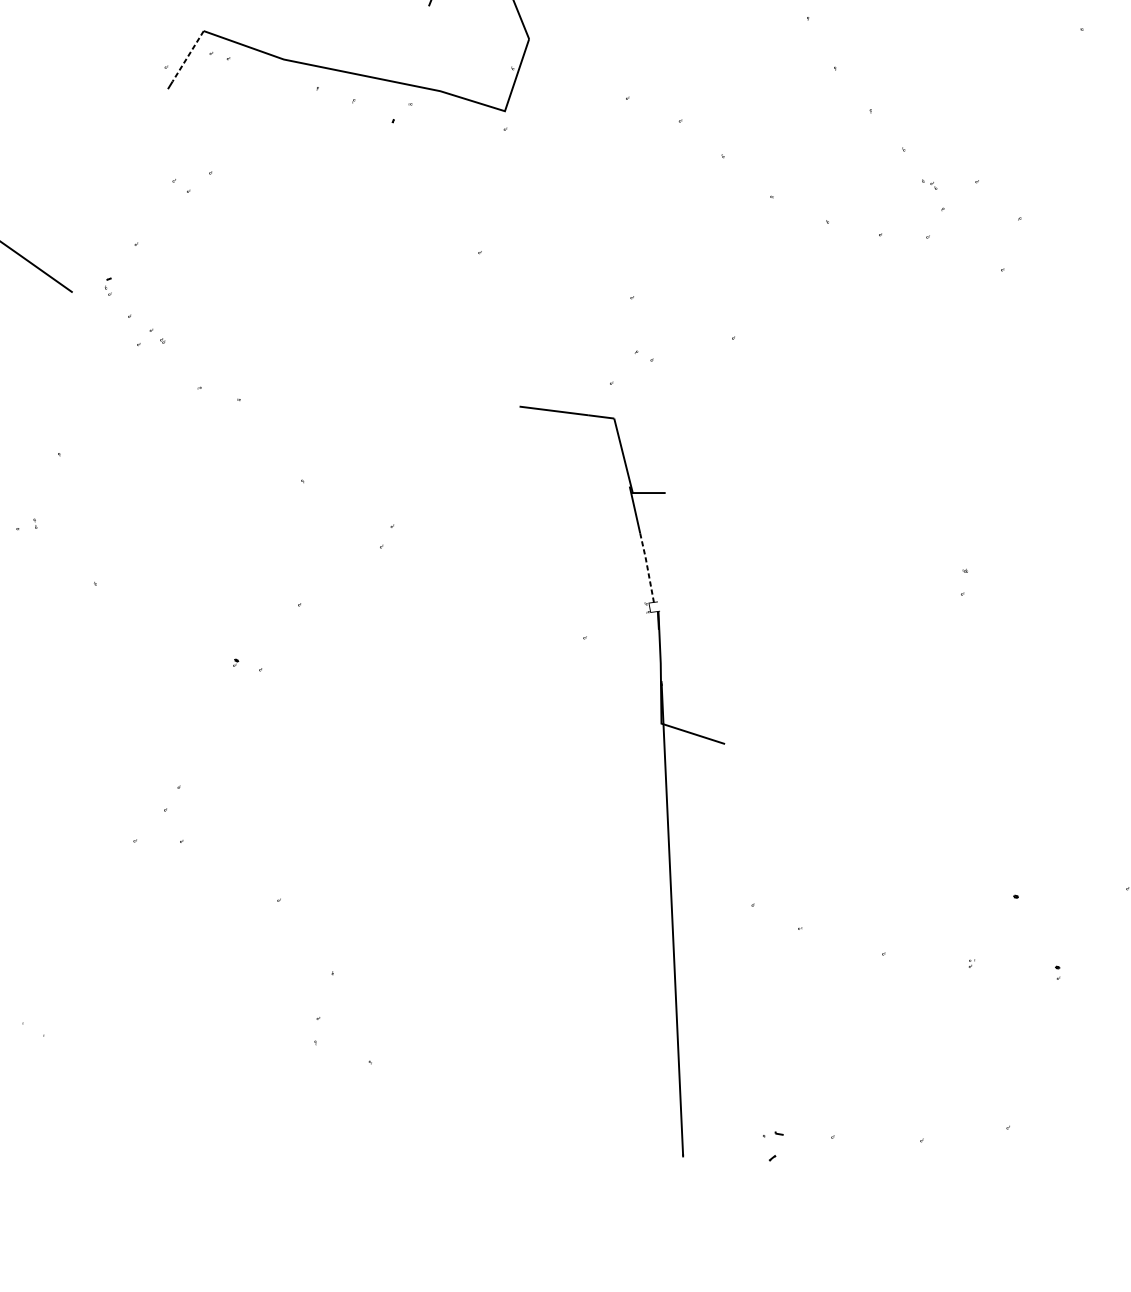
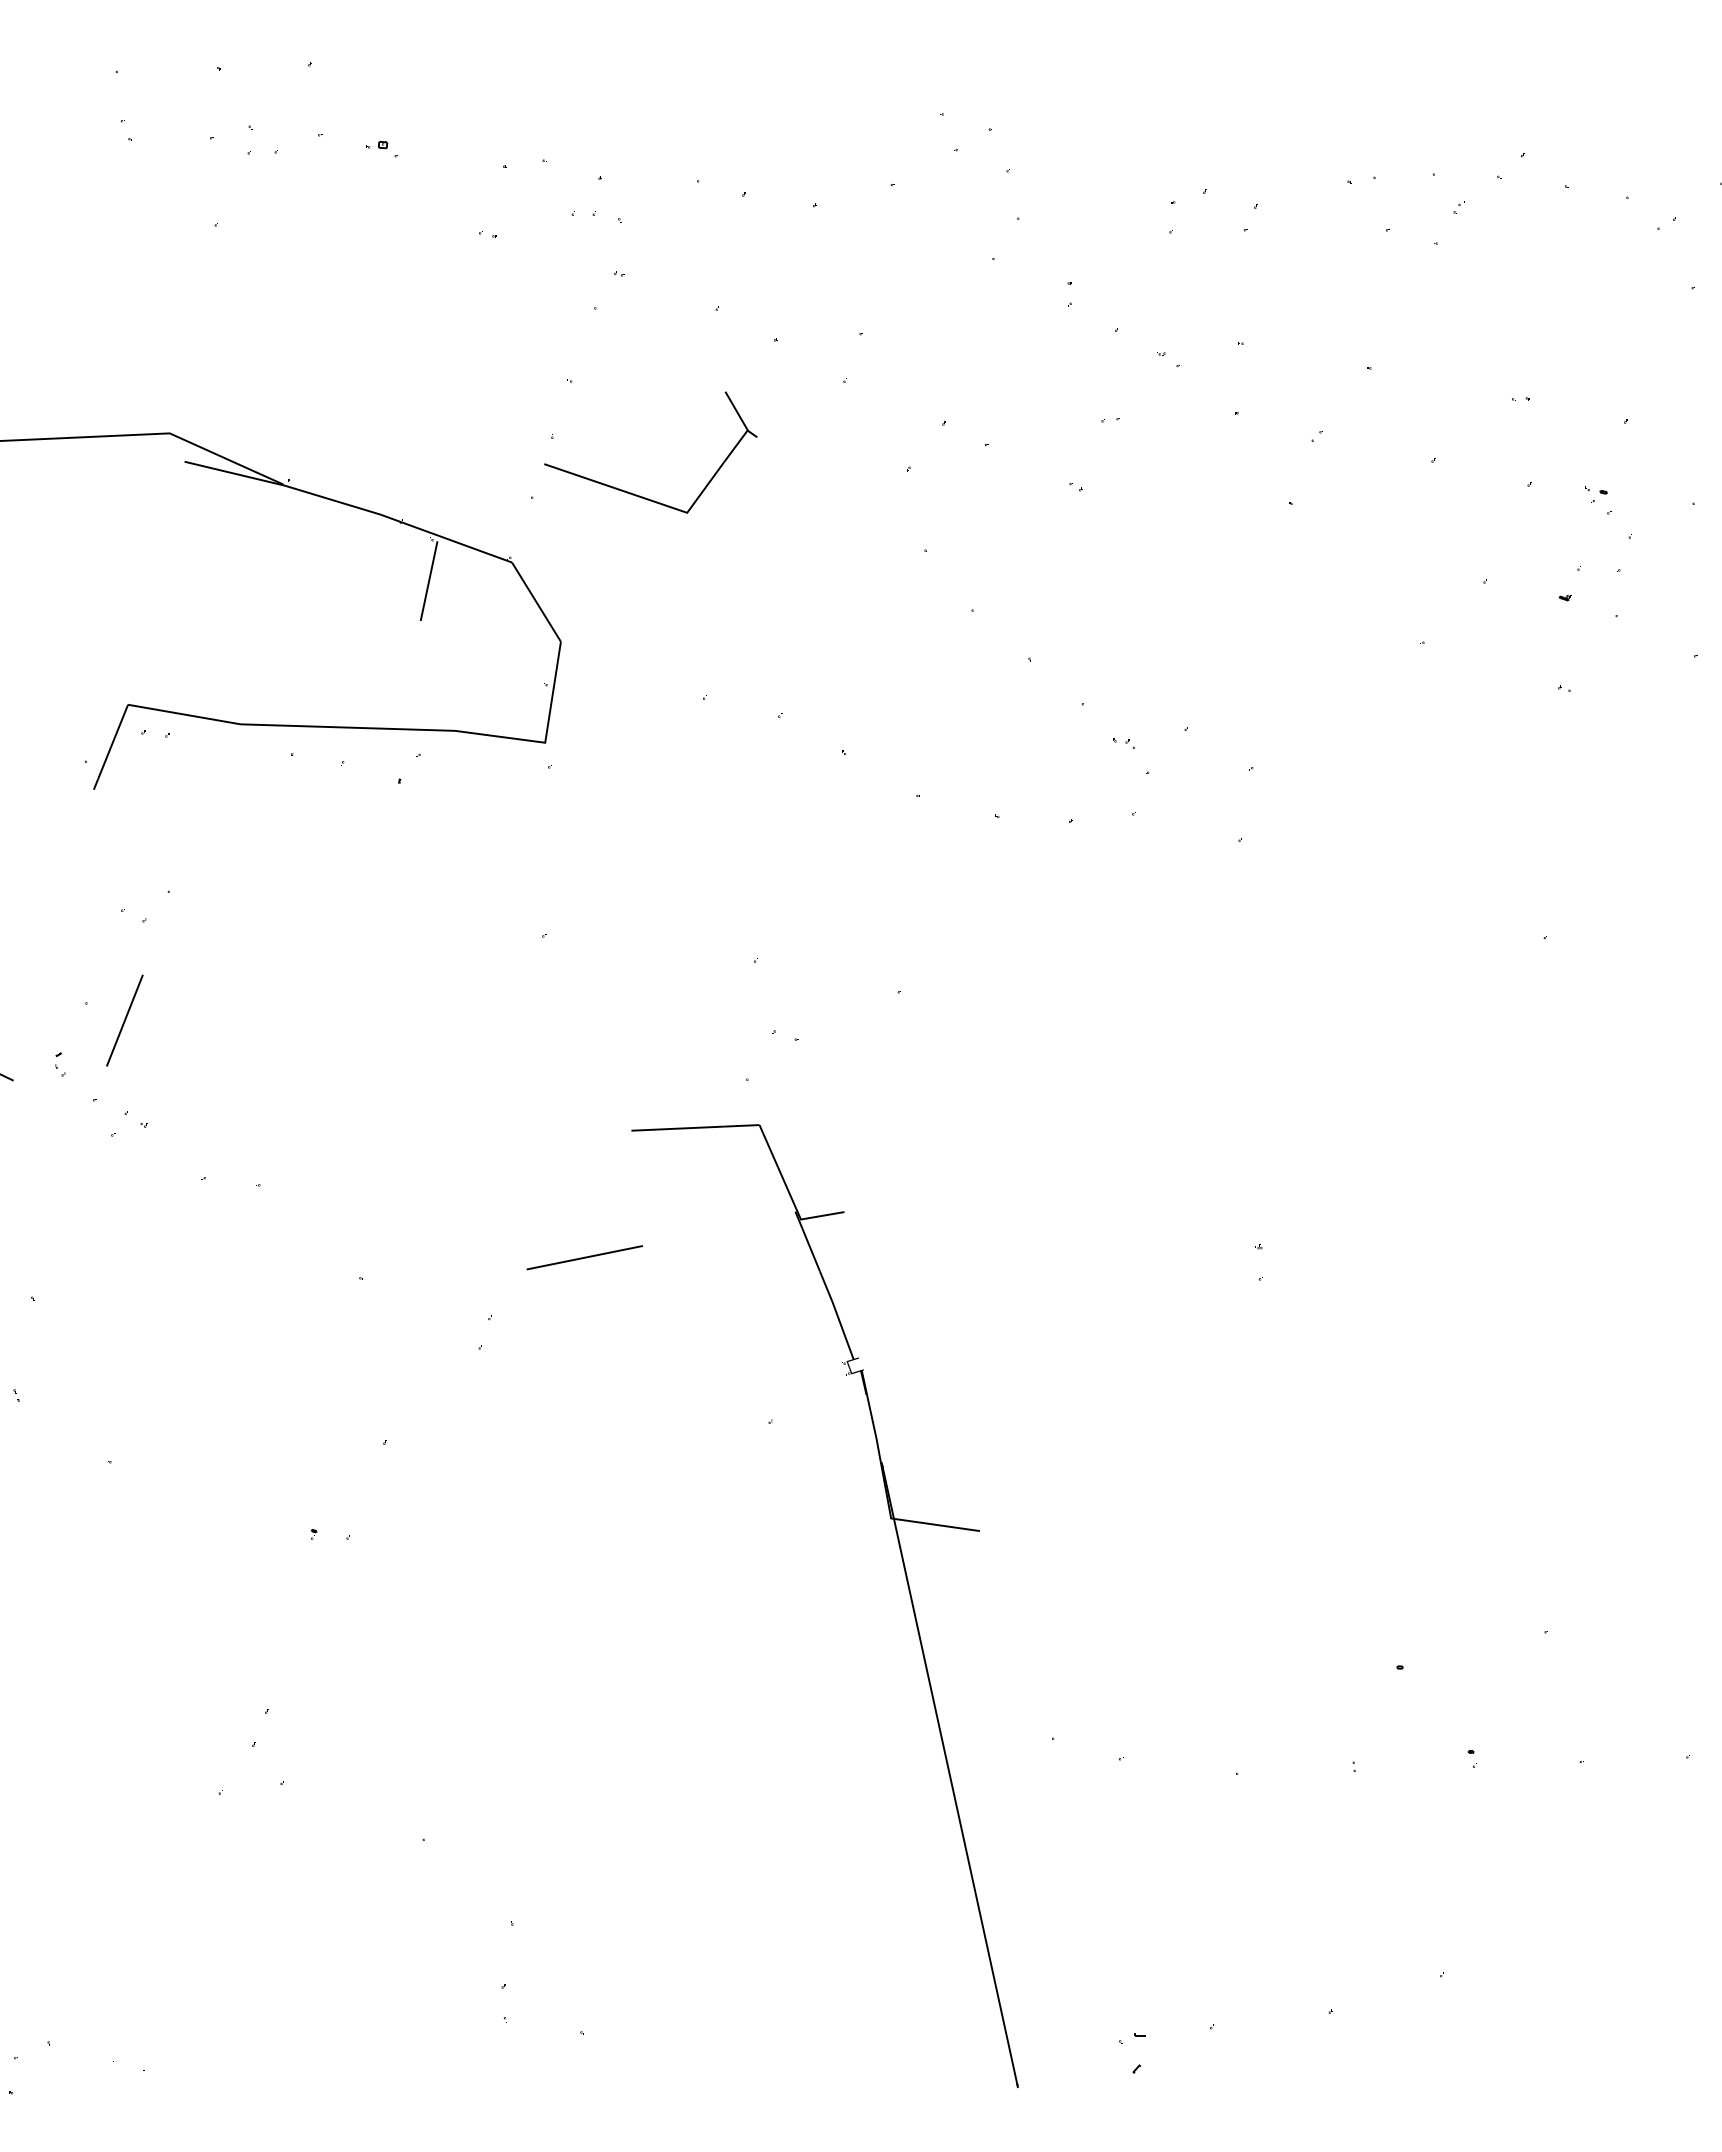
line: (188, 56) -> (113, 741), dashed -> solid
line: (161, 262) -> (124, 1020), added
line: (469, 493) -> (584, 1257), added
line: (647, 567) -> (837, 1314), dashed -> solid

